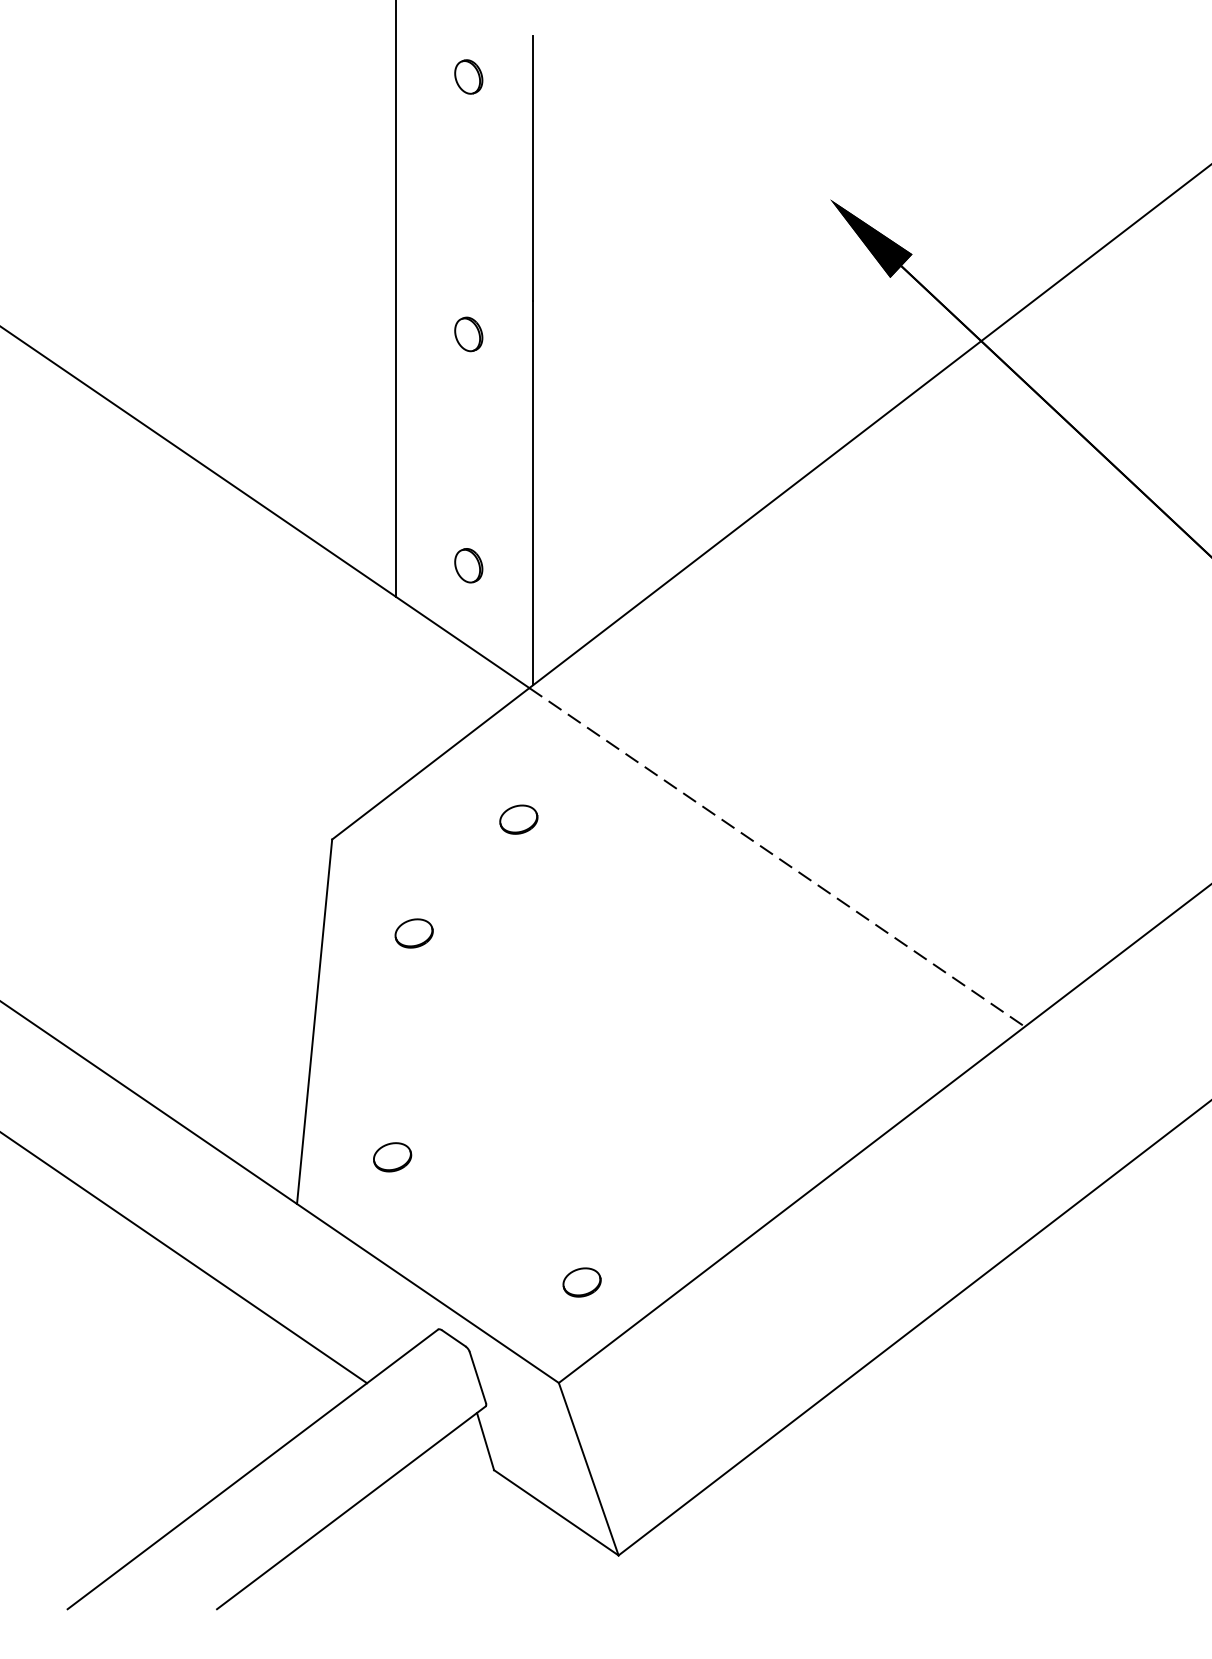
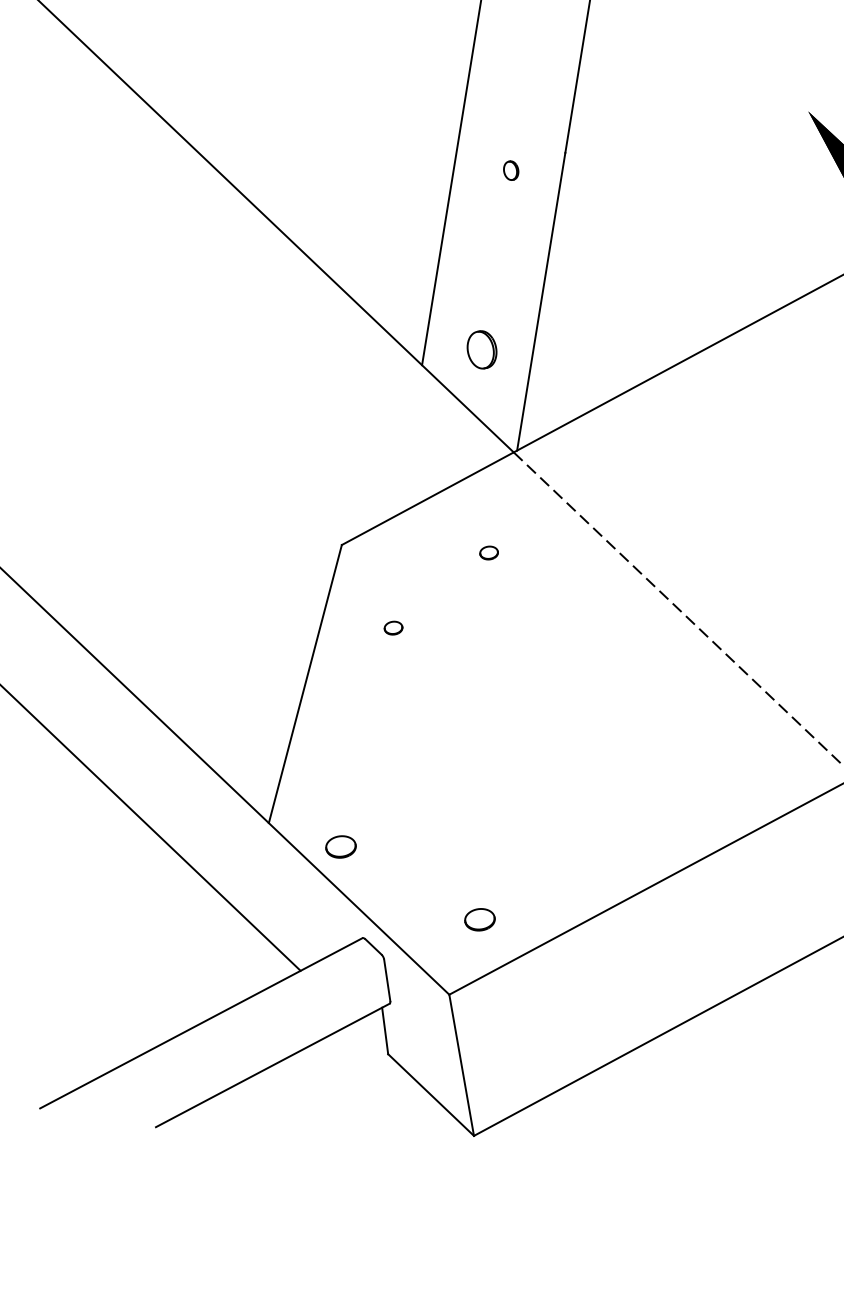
part: (468, 334) -> (510, 170), size x0.7
part: (468, 565) -> (481, 349), size x1.4
part: (518, 819) -> (488, 552), size x0.6
part: (413, 933) -> (393, 628), size x0.6
part: (392, 1157) -> (340, 847), moved

